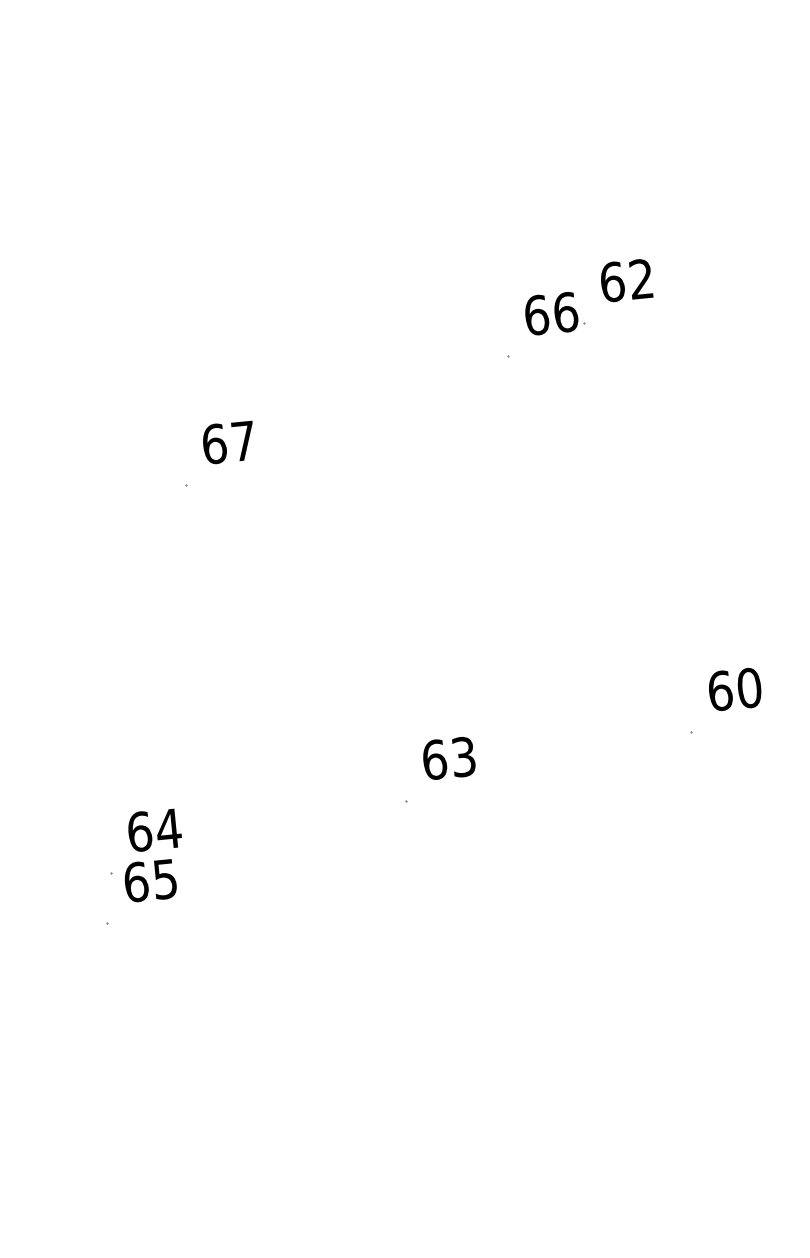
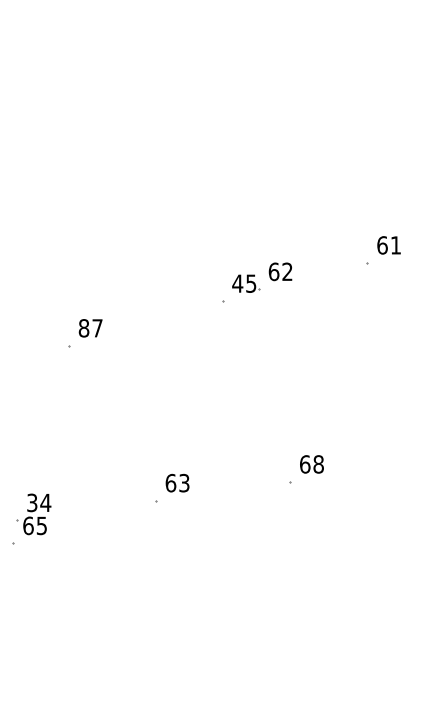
text: (551, 313) -> (244, 283), 66 -> 45
text: (213, 444) -> (83, 328), 67 -> 87
text: (749, 688) -> (318, 464), 60 -> 68
text: (140, 830) -> (32, 502), 64 -> 34

